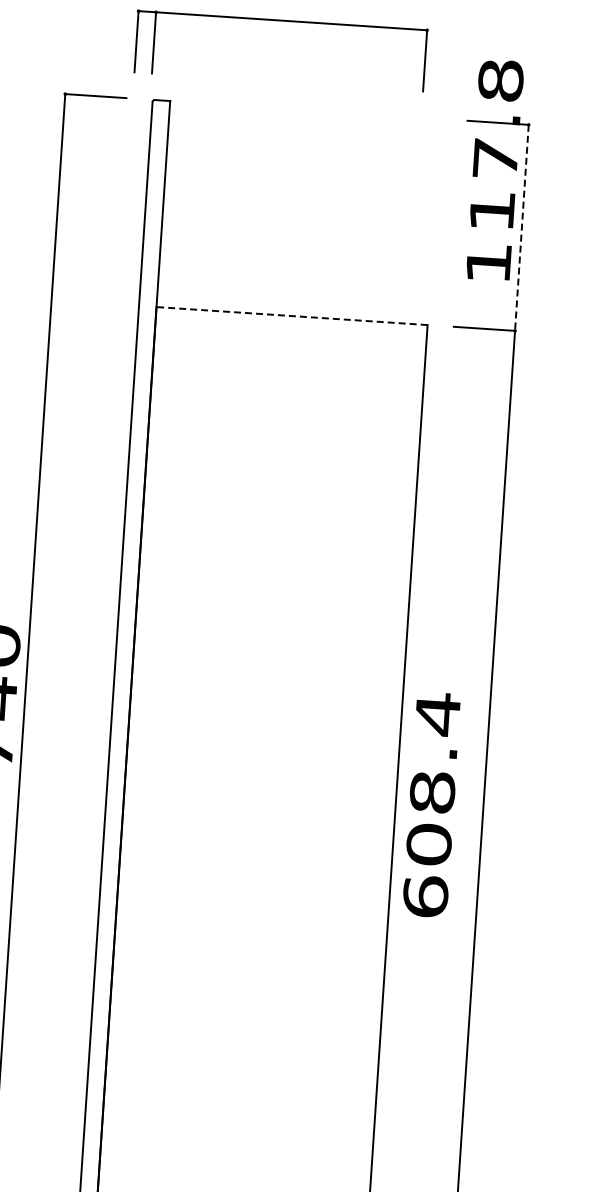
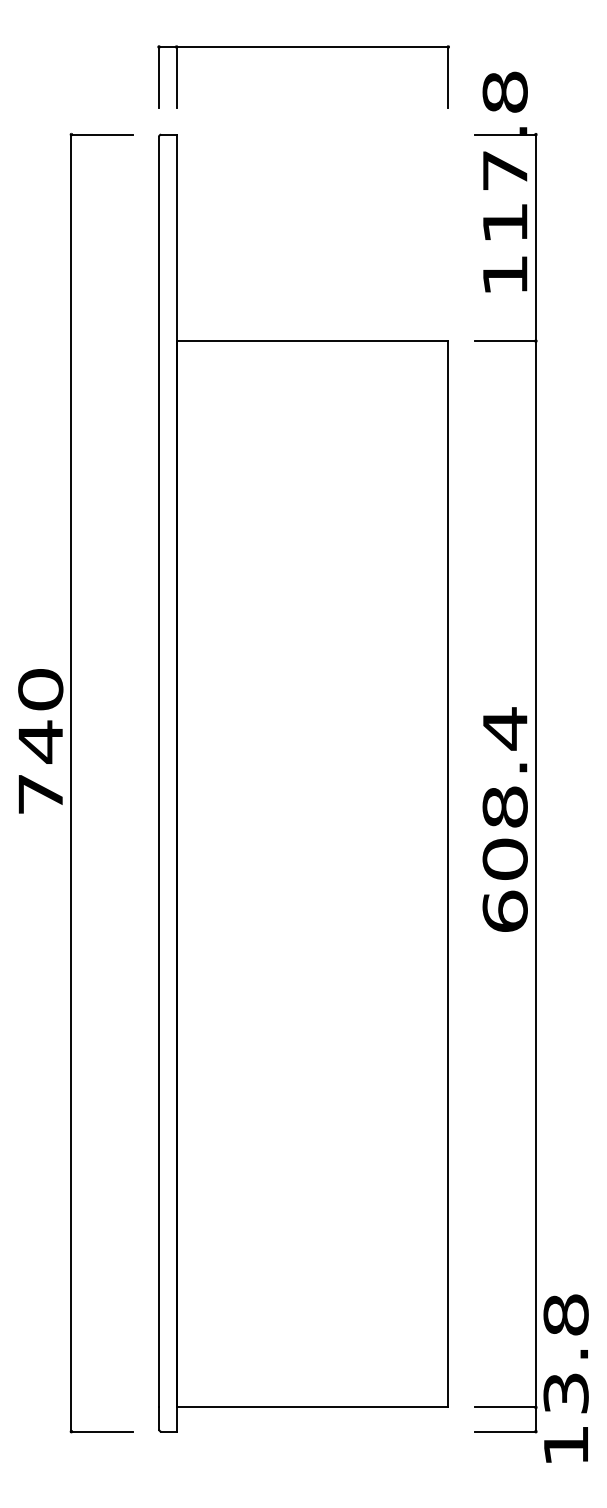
part: (282, 21) -> (303, 47), moved
line: (521, 228) -> (535, 238), dashed -> solid
line: (292, 316) -> (312, 341), dashed -> solid
text: (431, 804) -> (504, 819), moved

